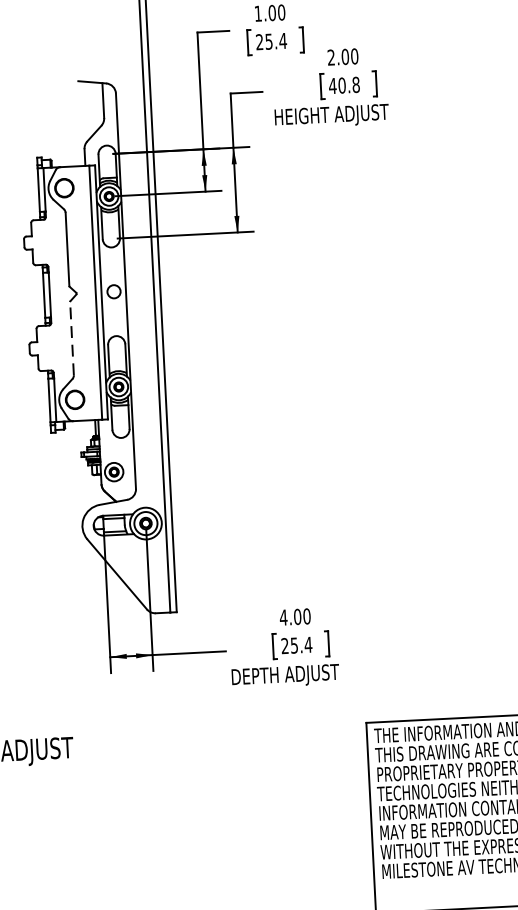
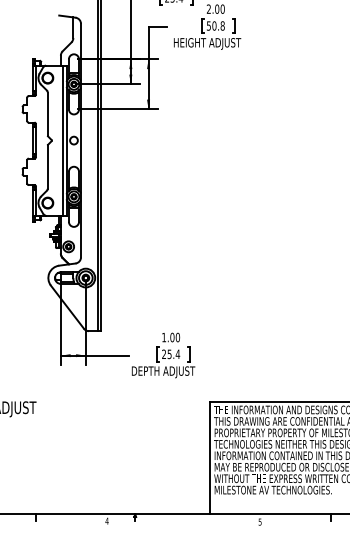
text: (332, 85) -> (208, 25), 40.8 -> 50.8
line: (71, 337) -> (47, 166), dashed -> solid
text: (282, 617) -> (163, 337), 4.00 -> 1.00

